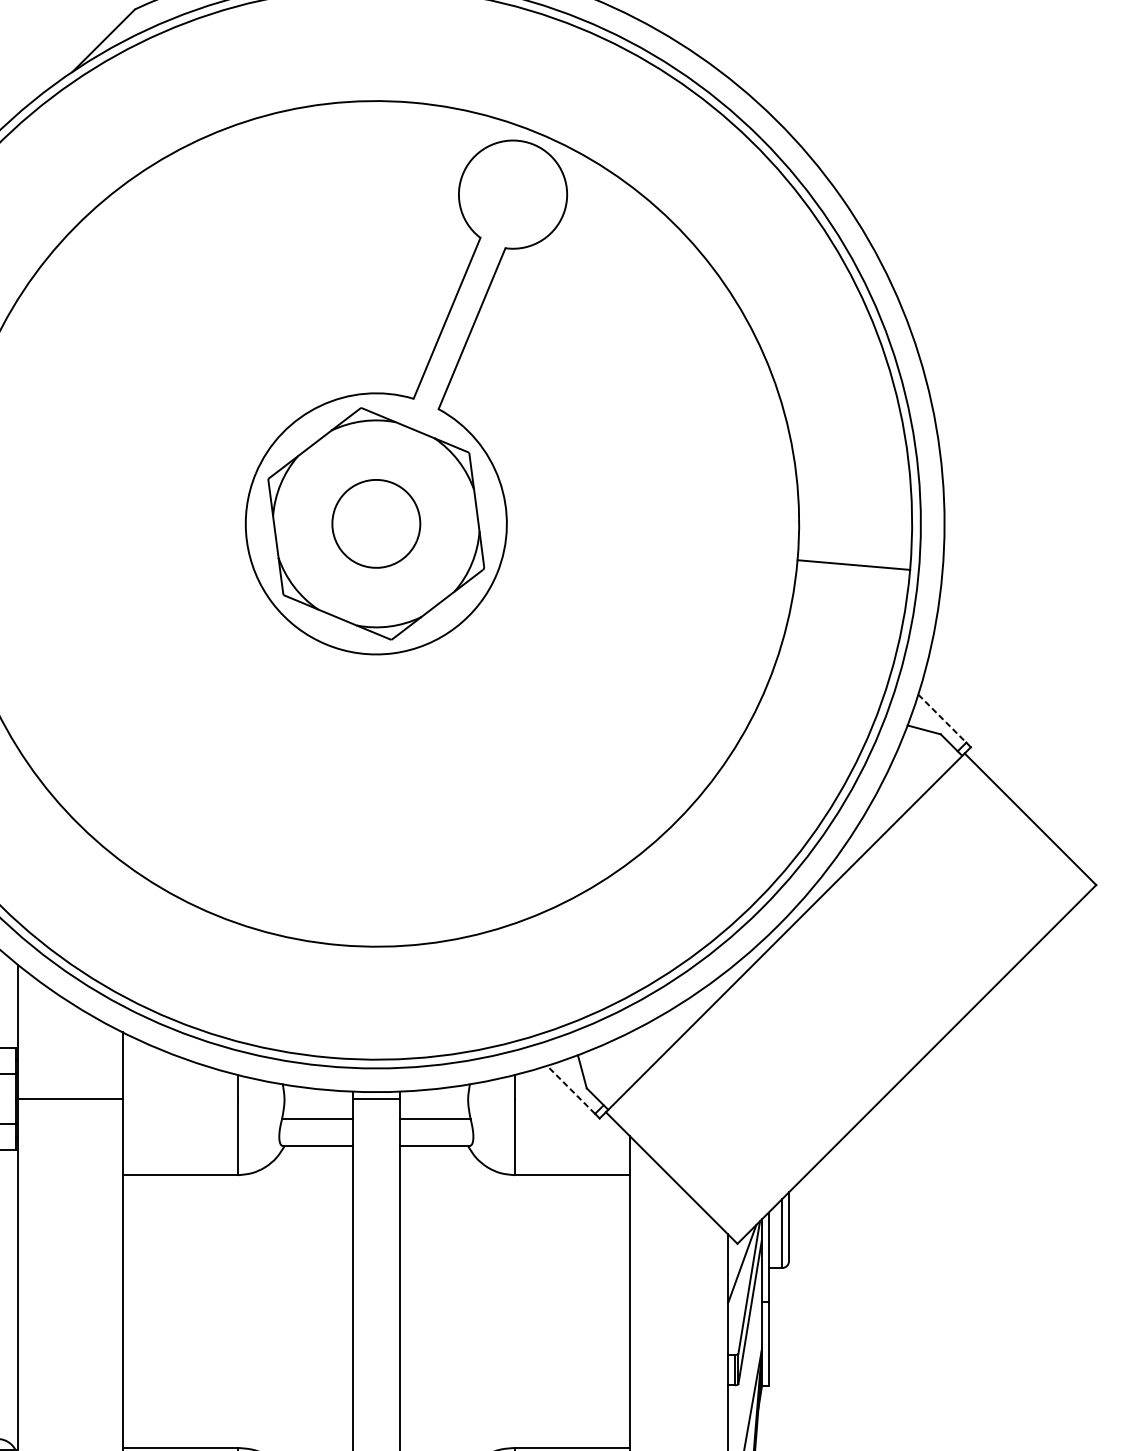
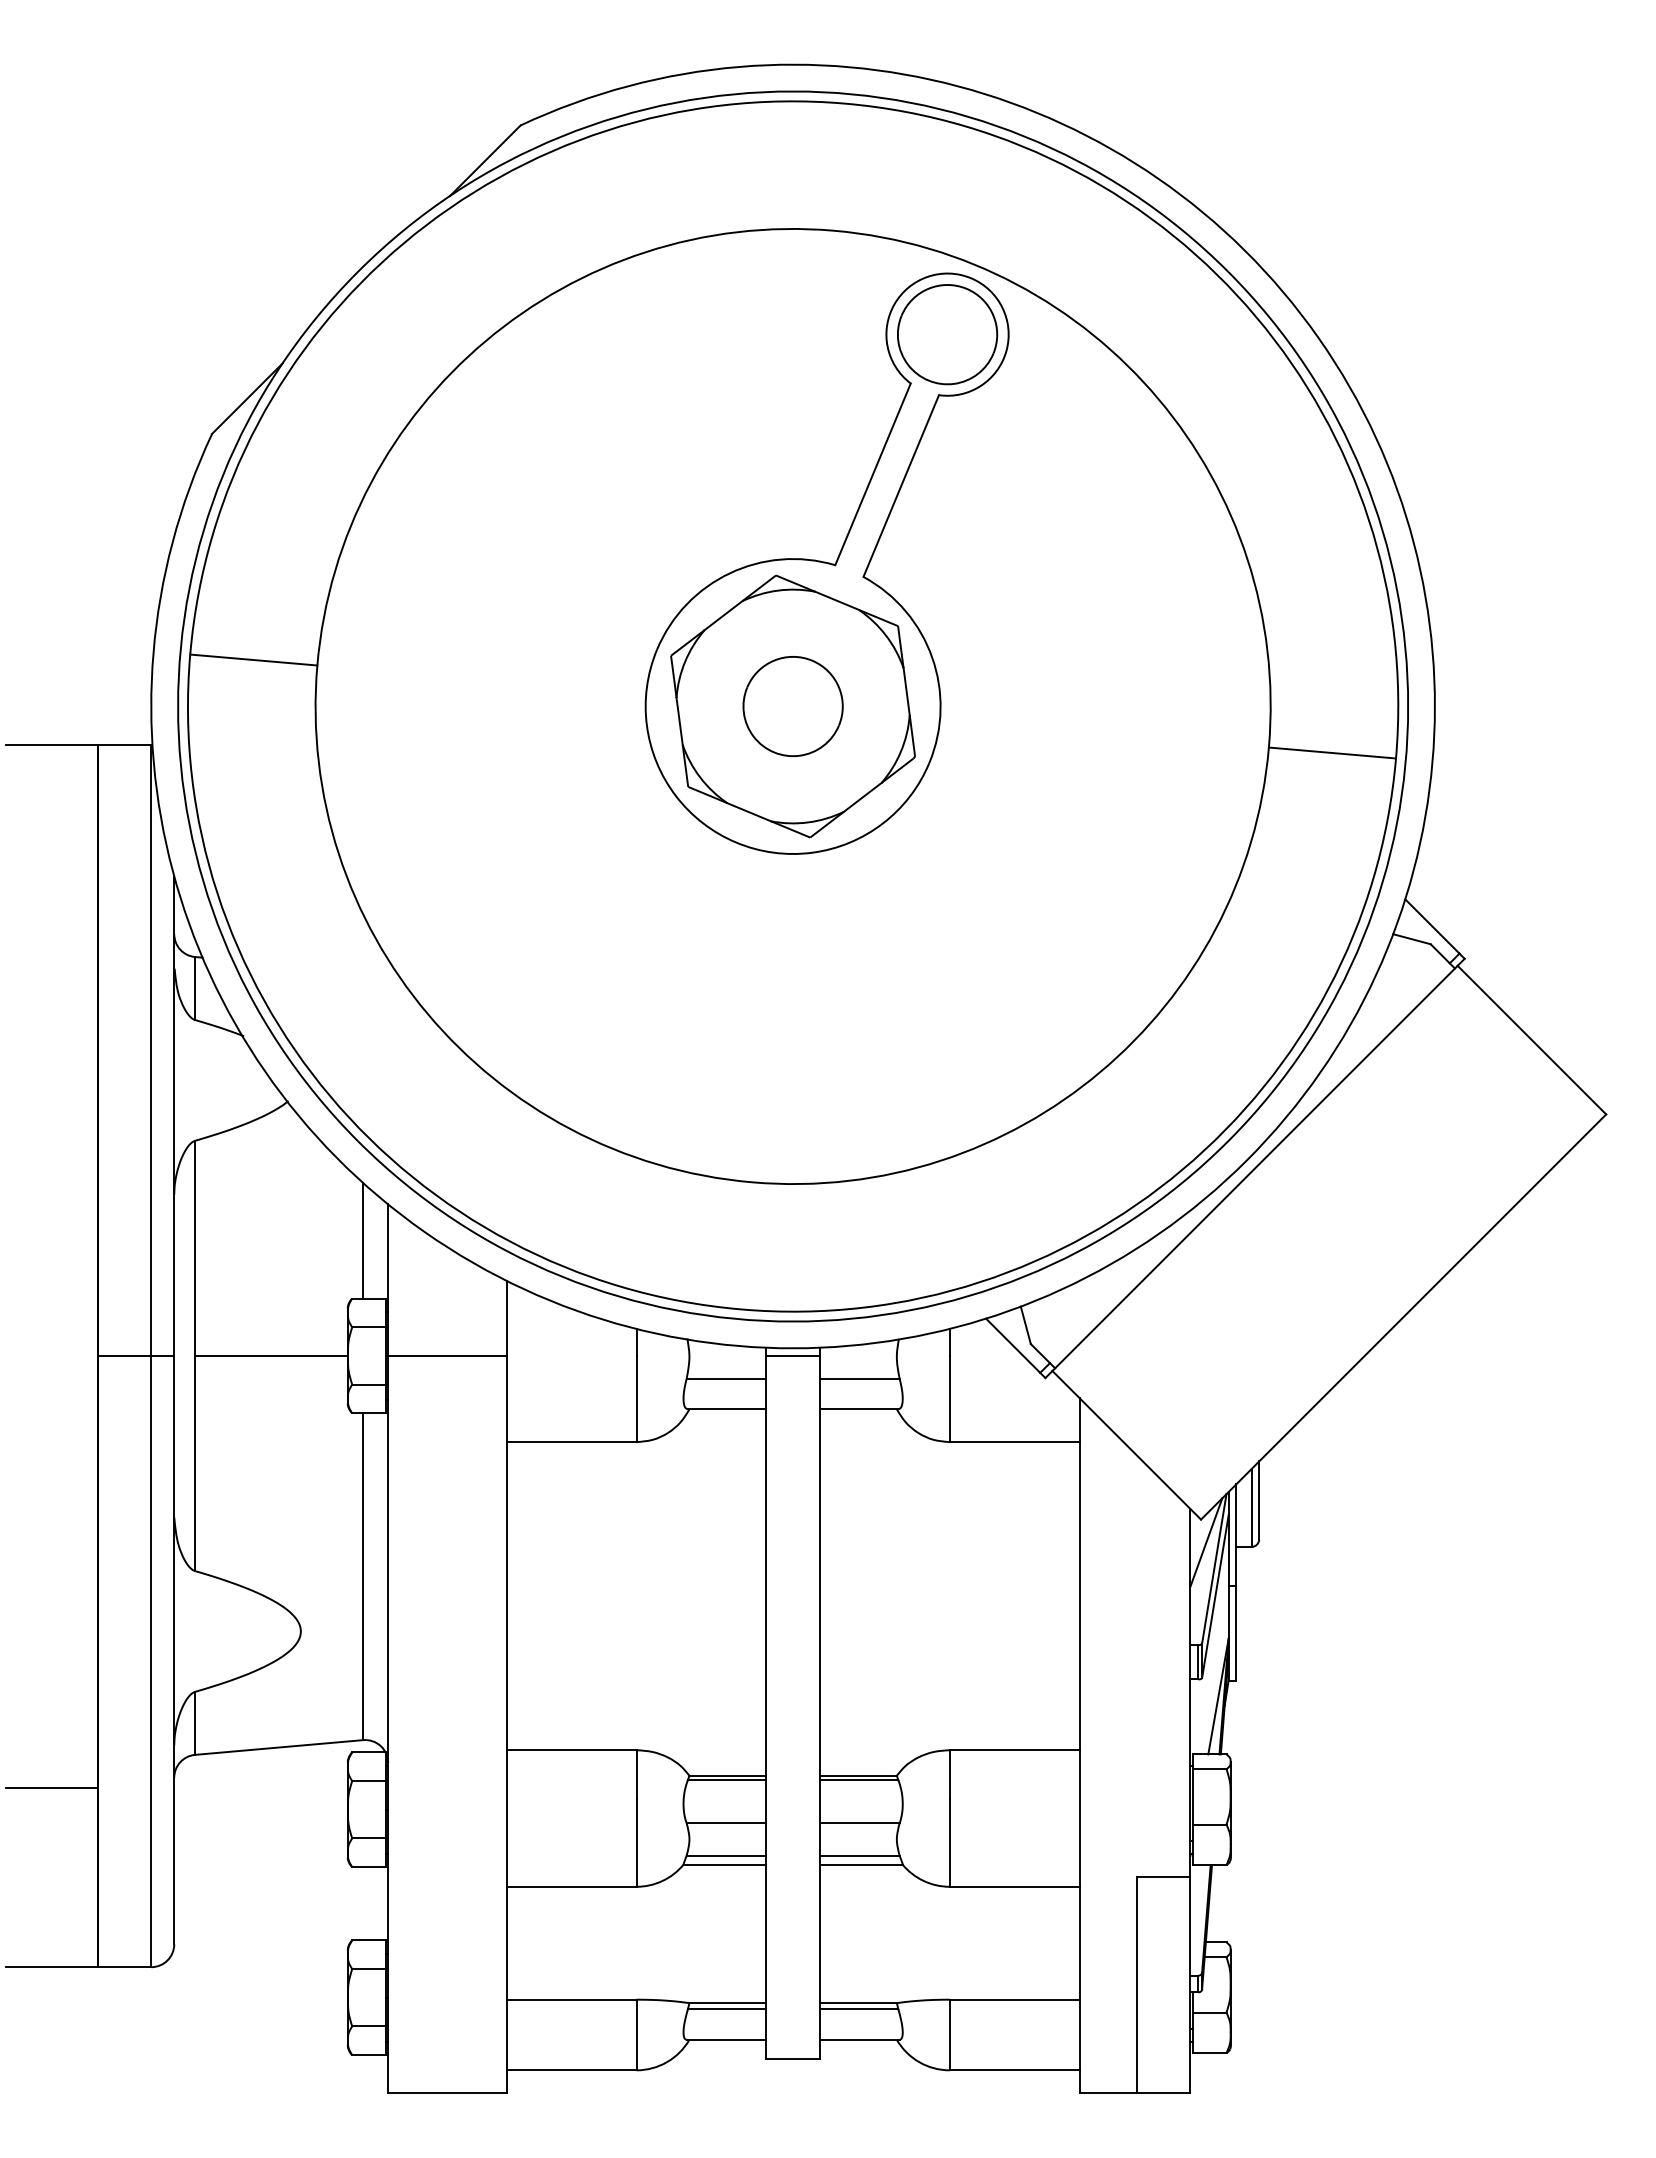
part: (513, 194) -> (947, 334), added
line: (942, 718) -> (1432, 926), dashed -> solid
line: (570, 1089) -> (1012, 1345), dashed -> solid

